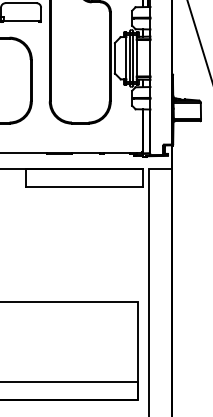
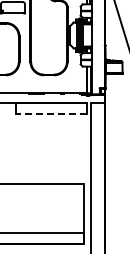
line: (84, 187) -> (51, 114), solid -> dashed

